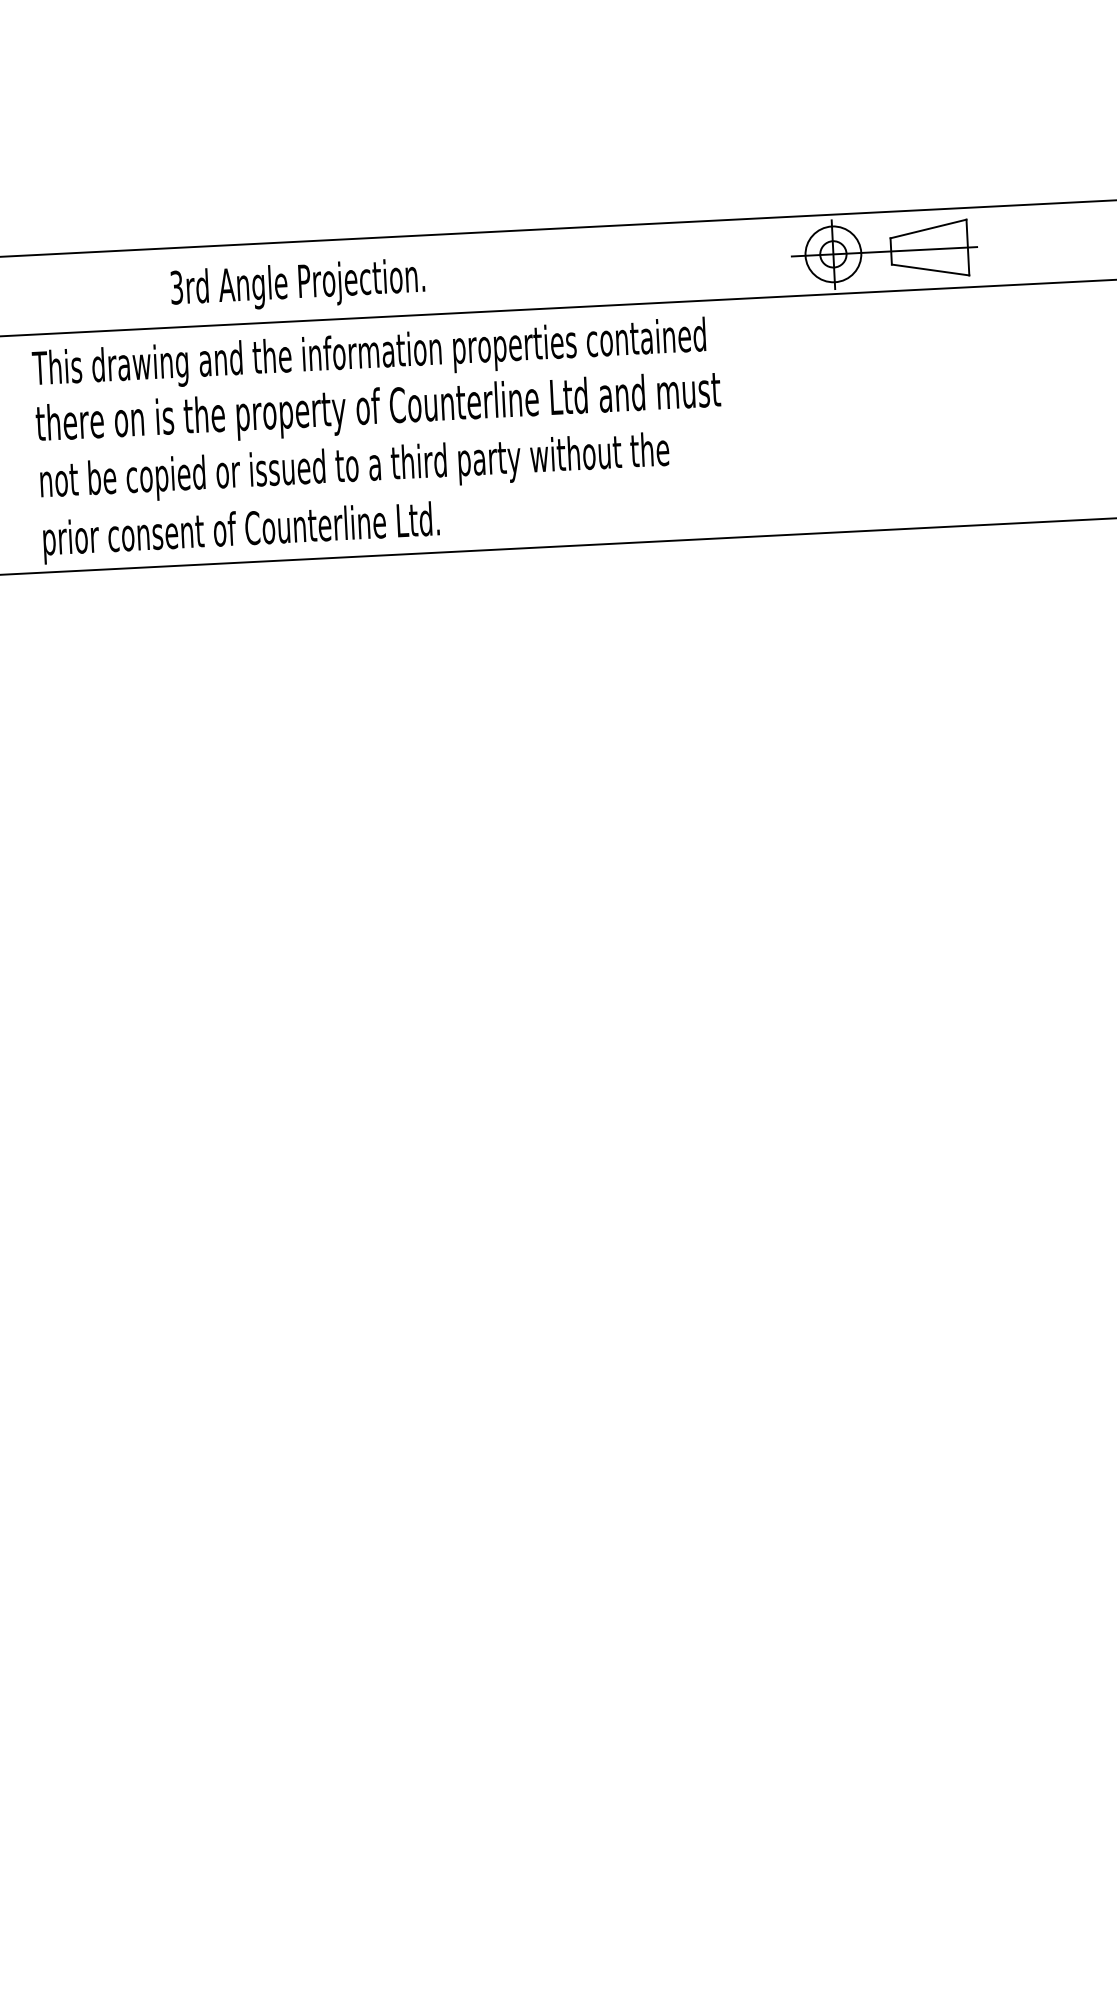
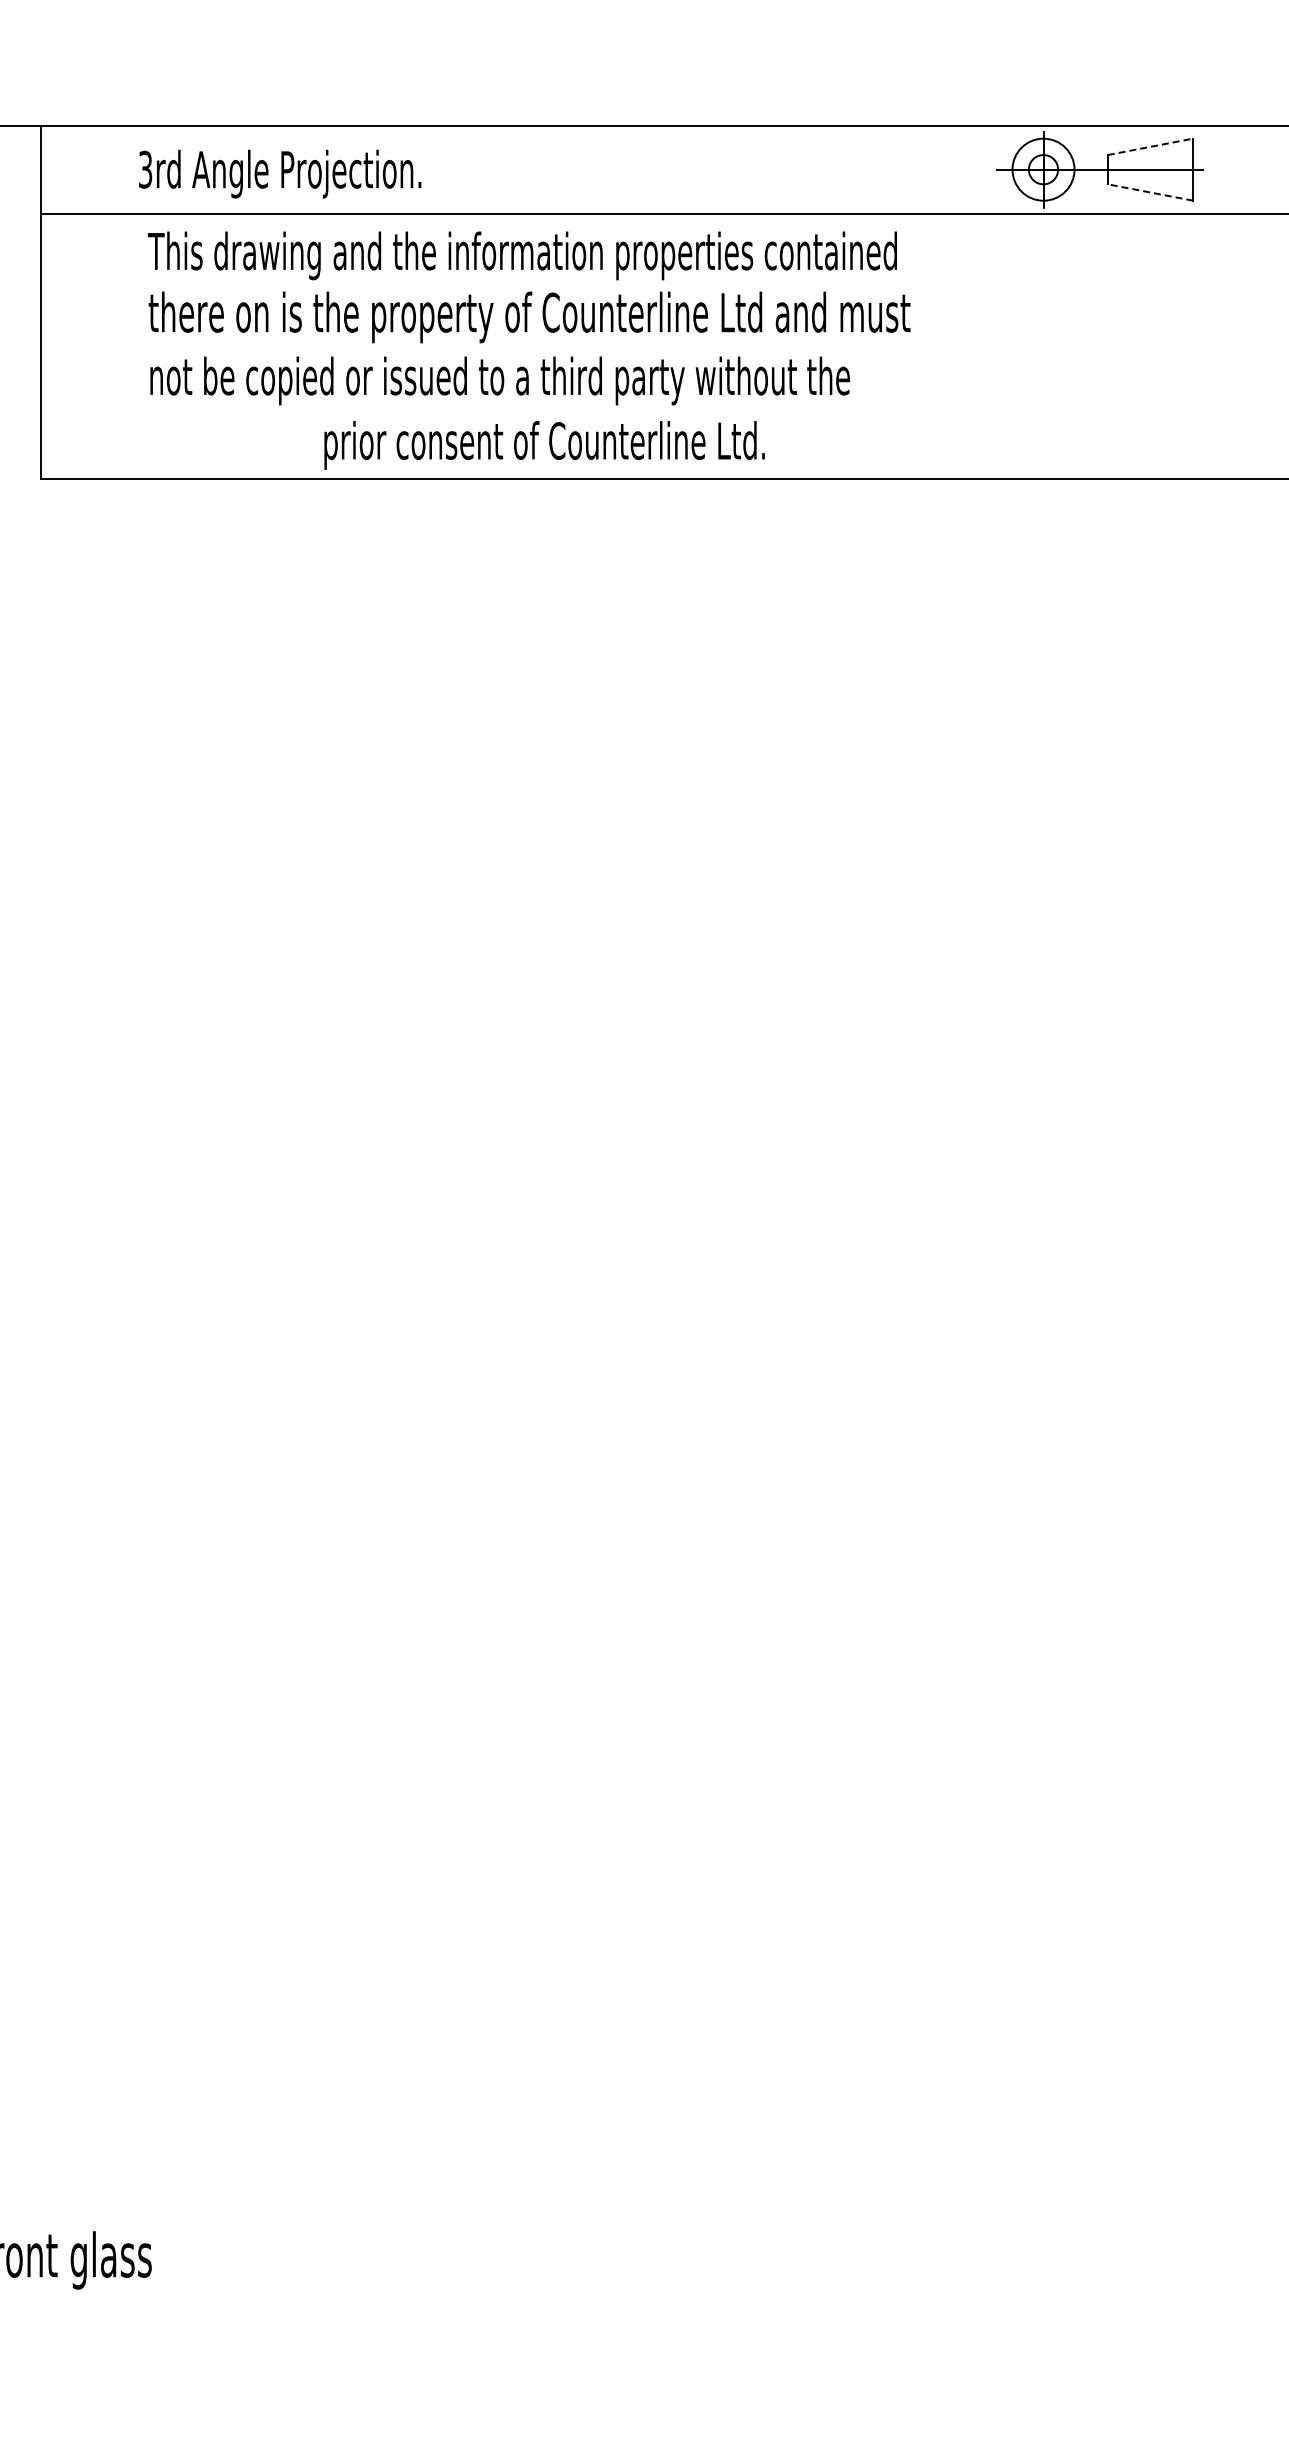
line: (929, 228) -> (1151, 146), solid -> dashed
line: (930, 269) -> (1150, 192), solid -> dashed
text: (298, 284) -> (280, 173), moved
text: (241, 532) -> (544, 445), moved

